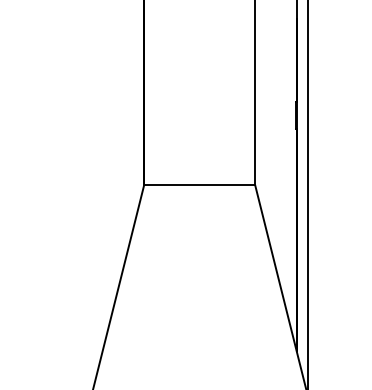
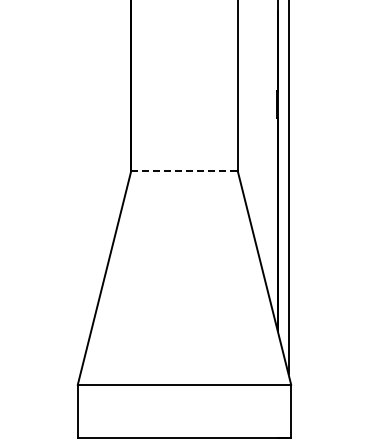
line: (199, 185) -> (184, 171), solid -> dashed

